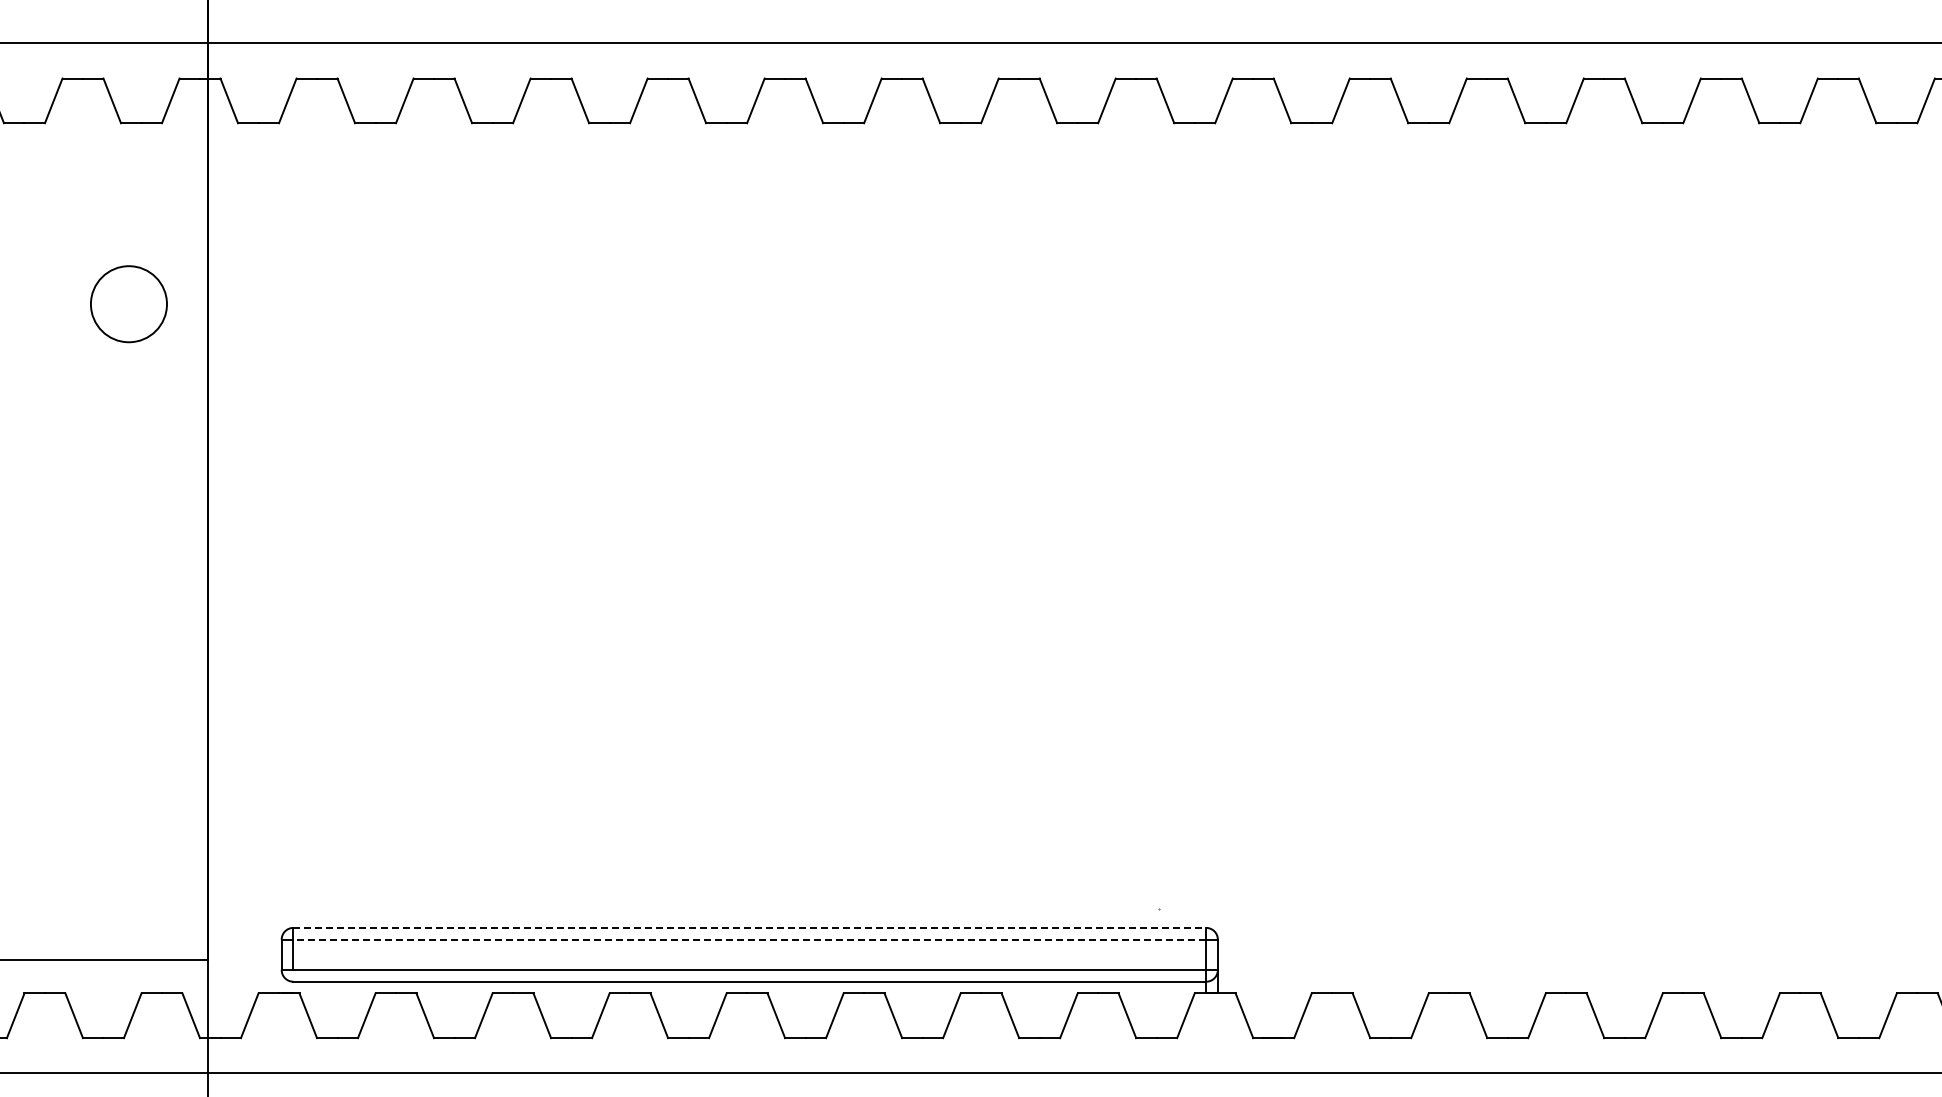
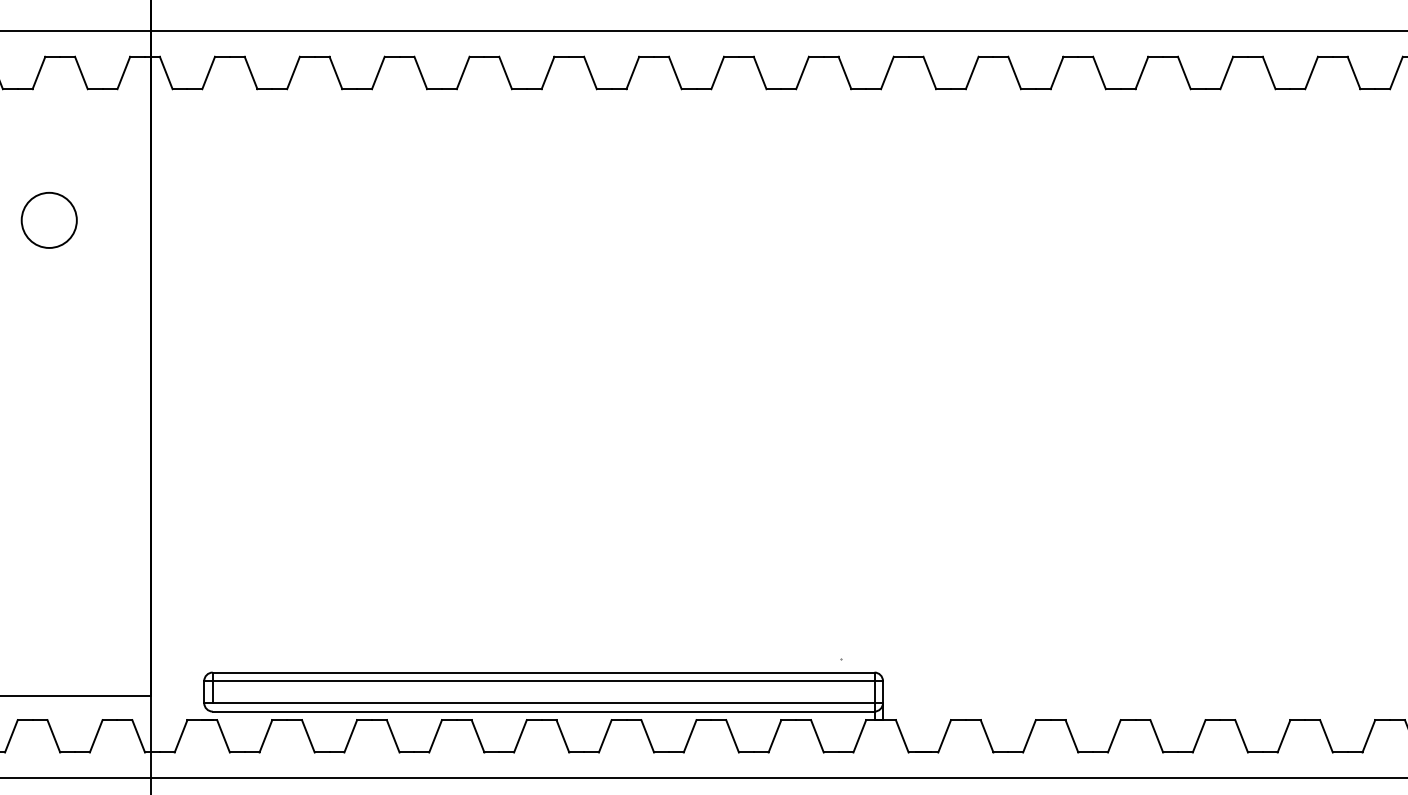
circle: (128, 304) -> (48, 220), moved
line: (750, 927) -> (544, 672), dashed -> solid
line: (749, 939) -> (543, 680), dashed -> solid

